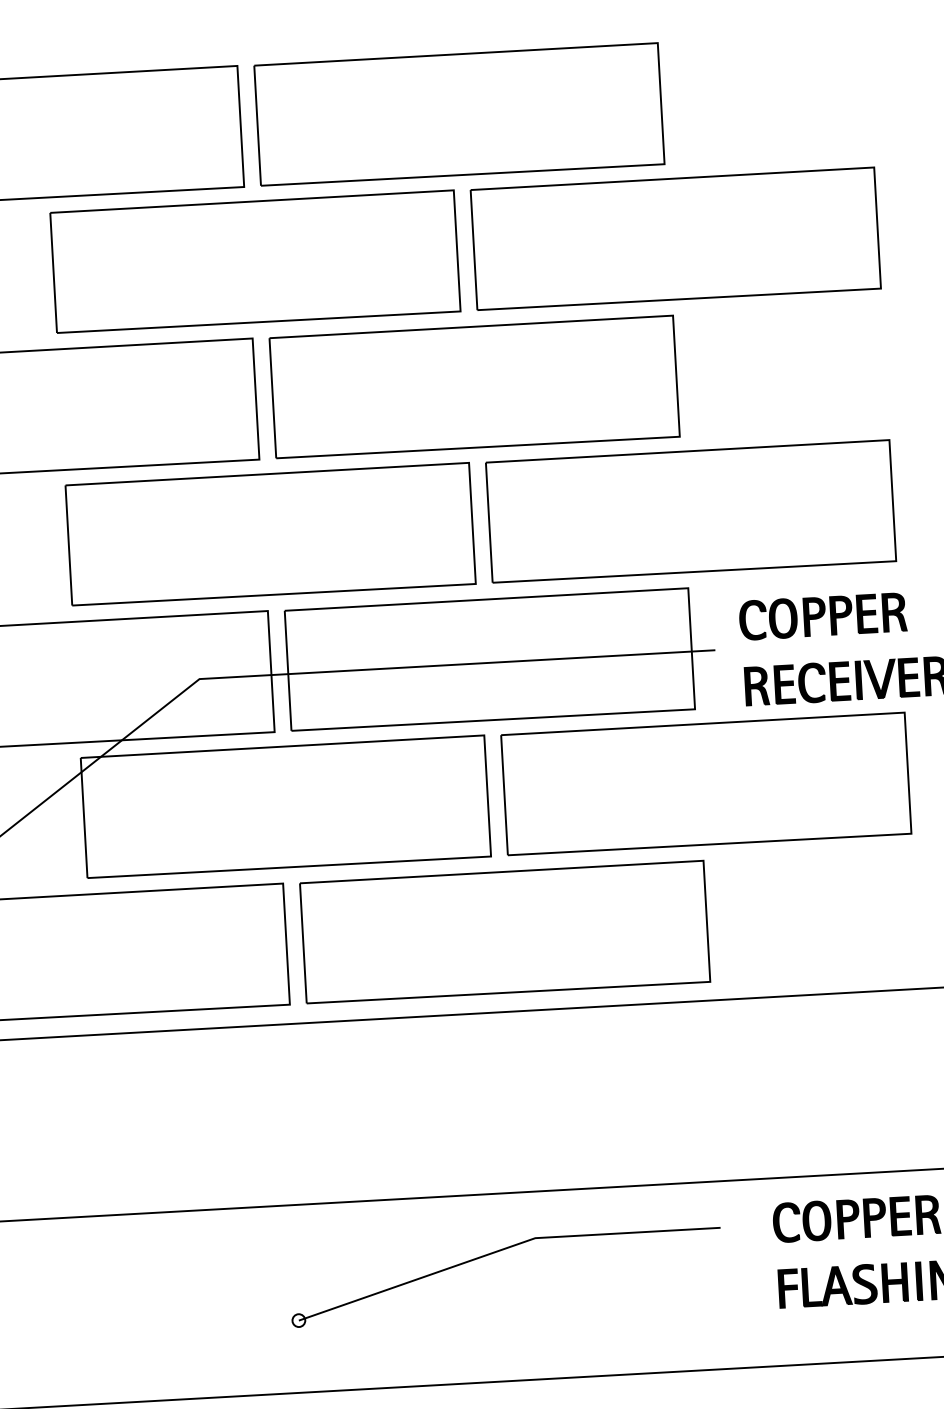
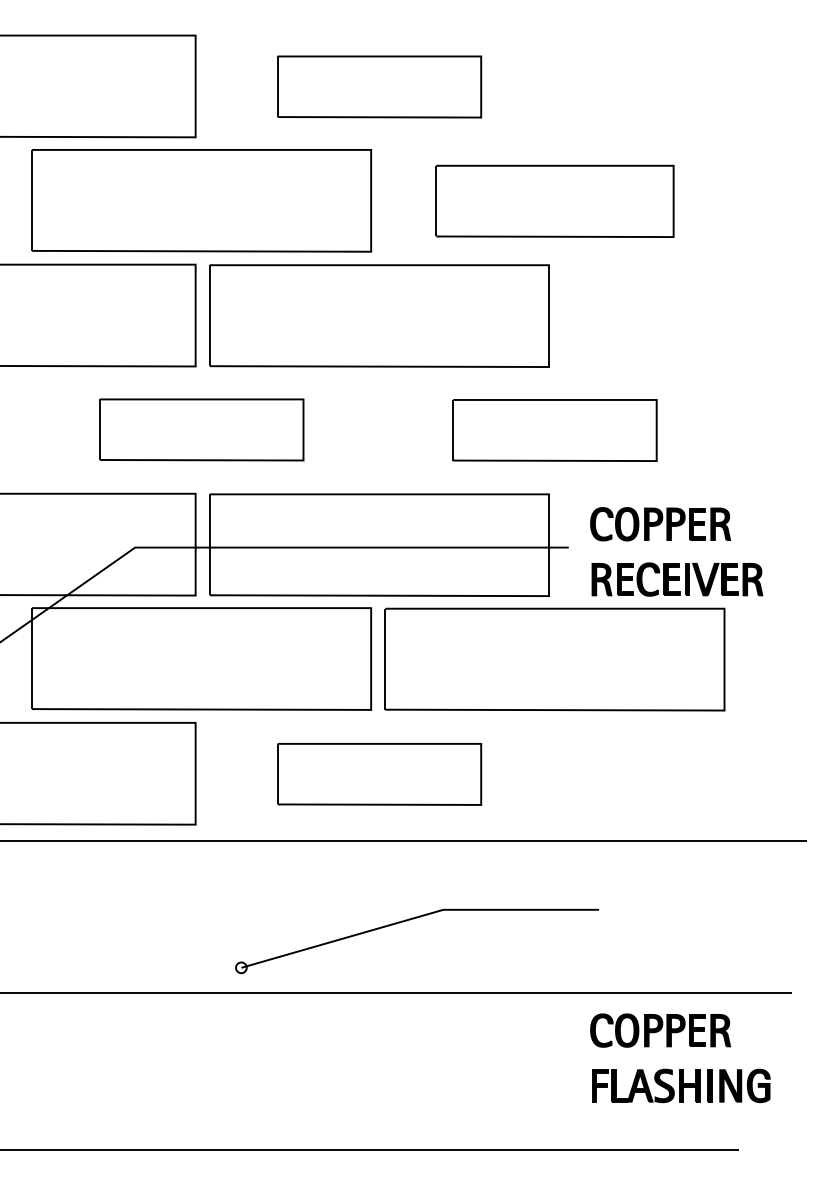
part: (459, 114) -> (379, 86), size x0.6
part: (675, 239) -> (554, 201), size x0.7
part: (690, 511) -> (554, 430), size x0.6
part: (270, 534) -> (201, 429), size x0.6
part: (505, 932) -> (379, 774), size x0.6
part: (496, 1253) -> (410, 920), moved

